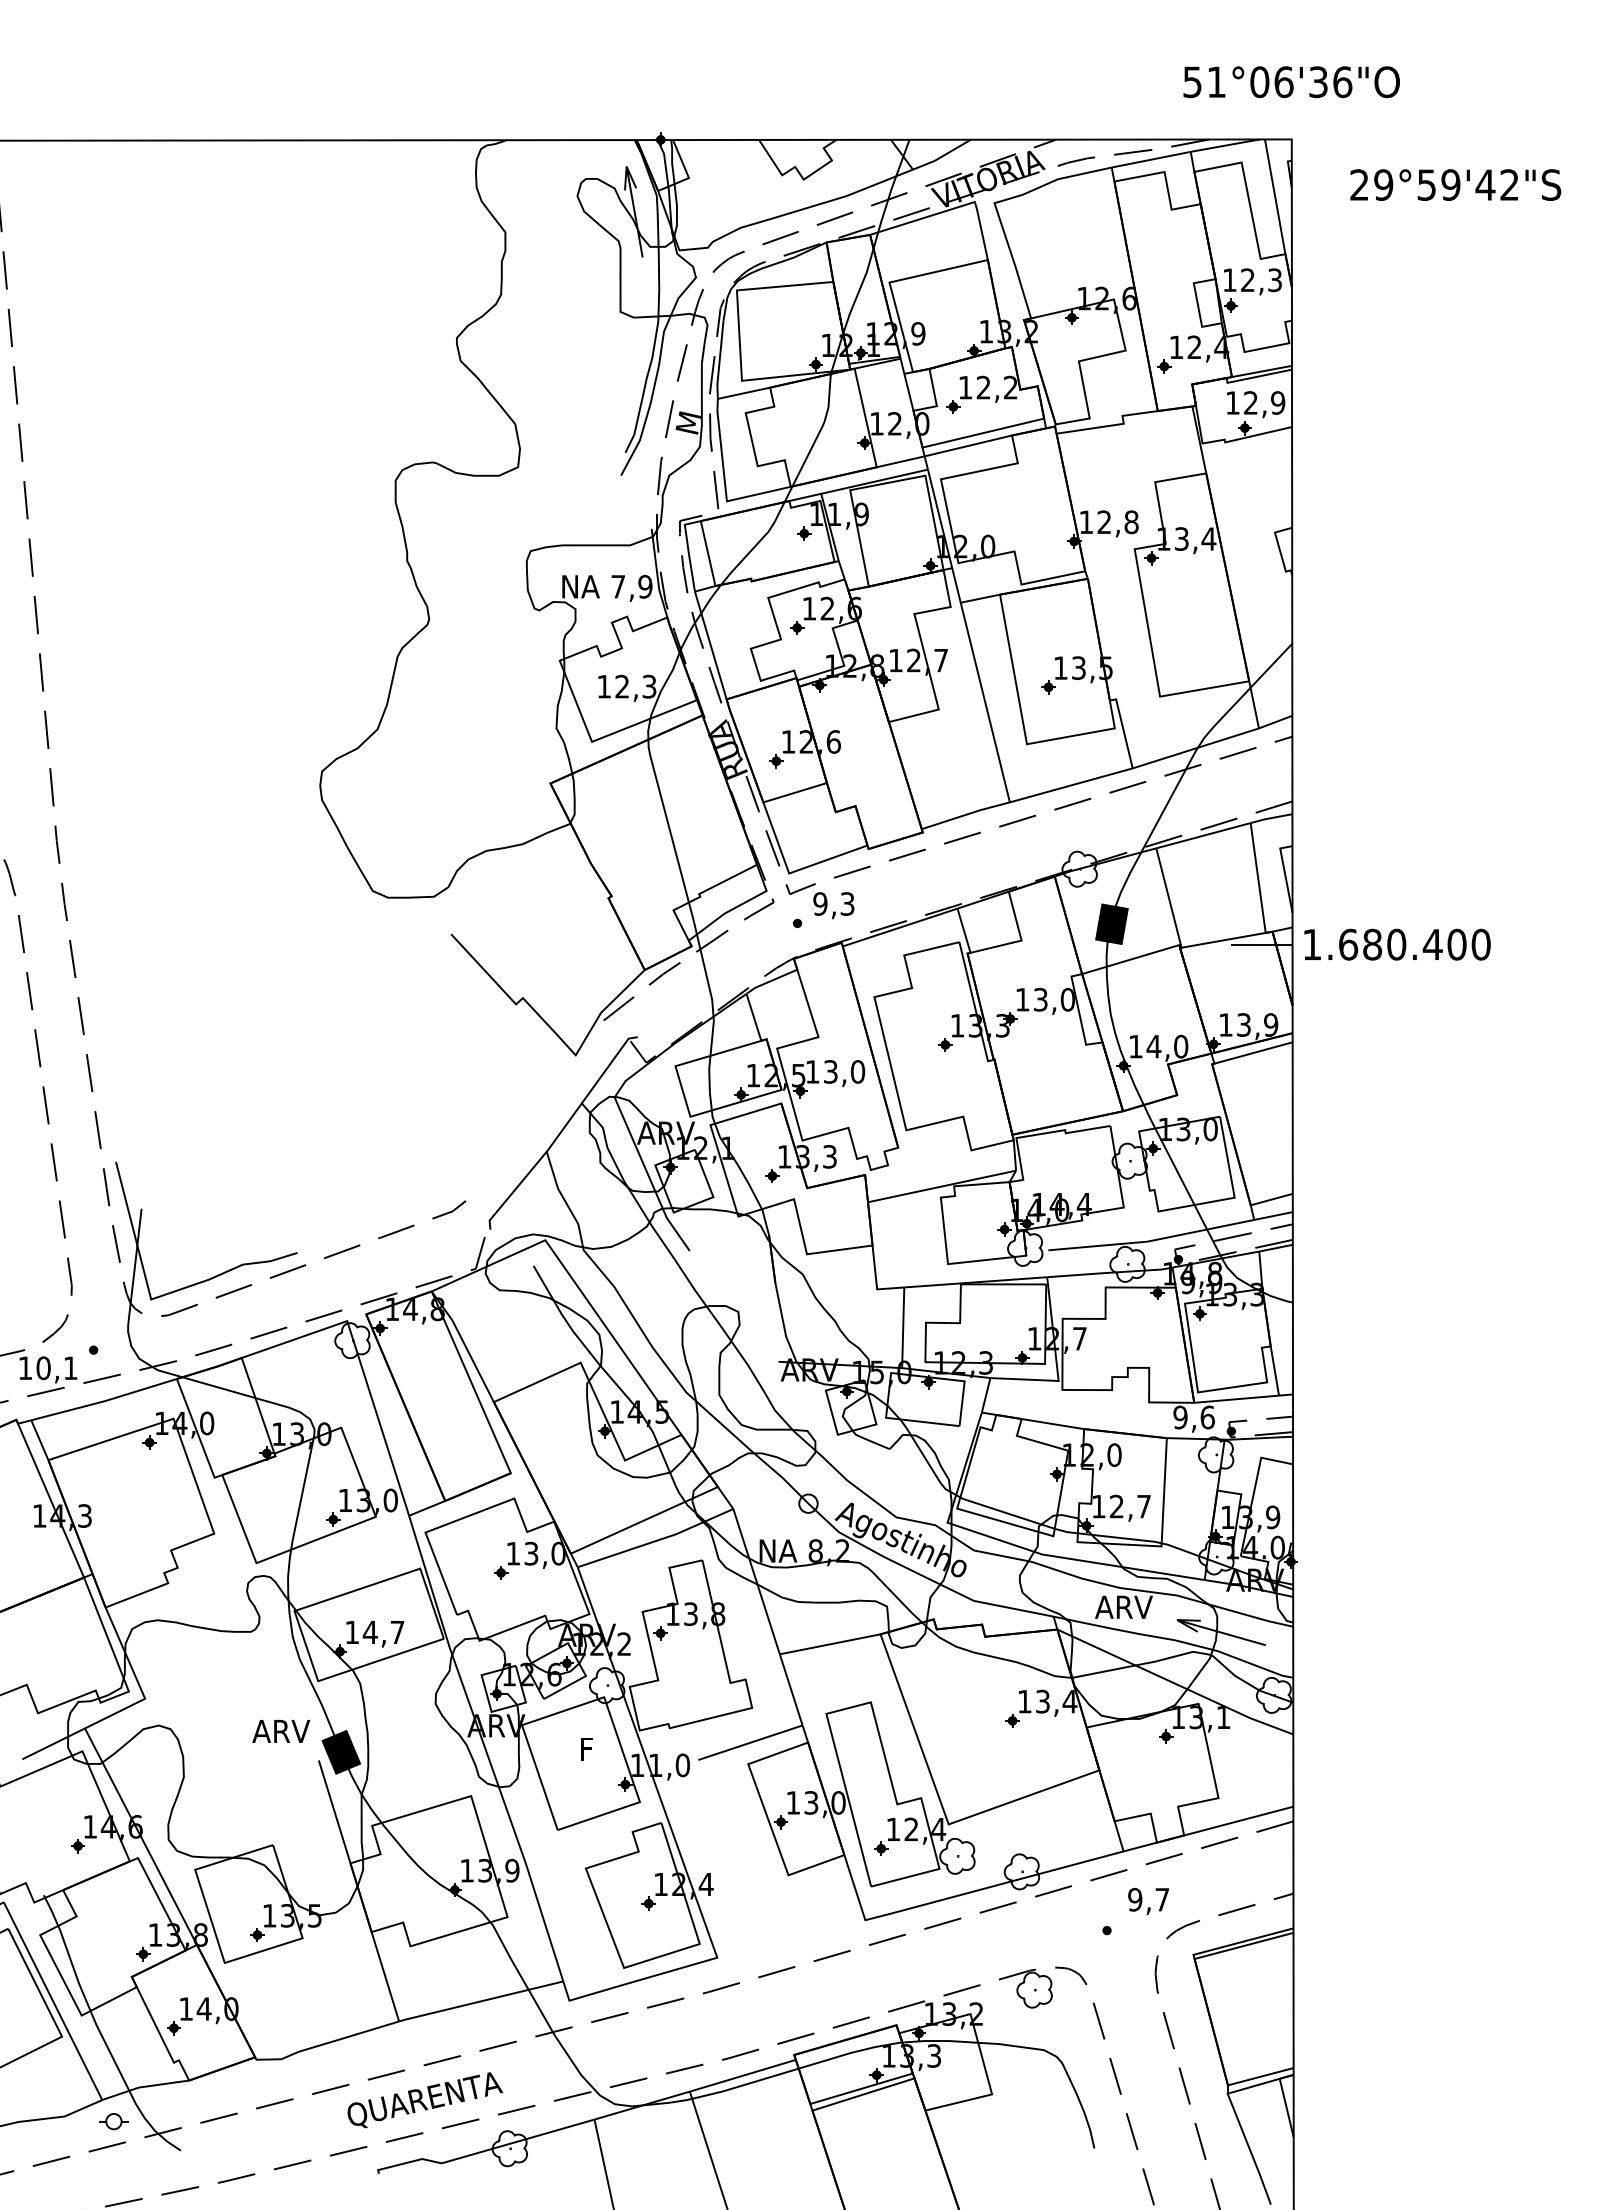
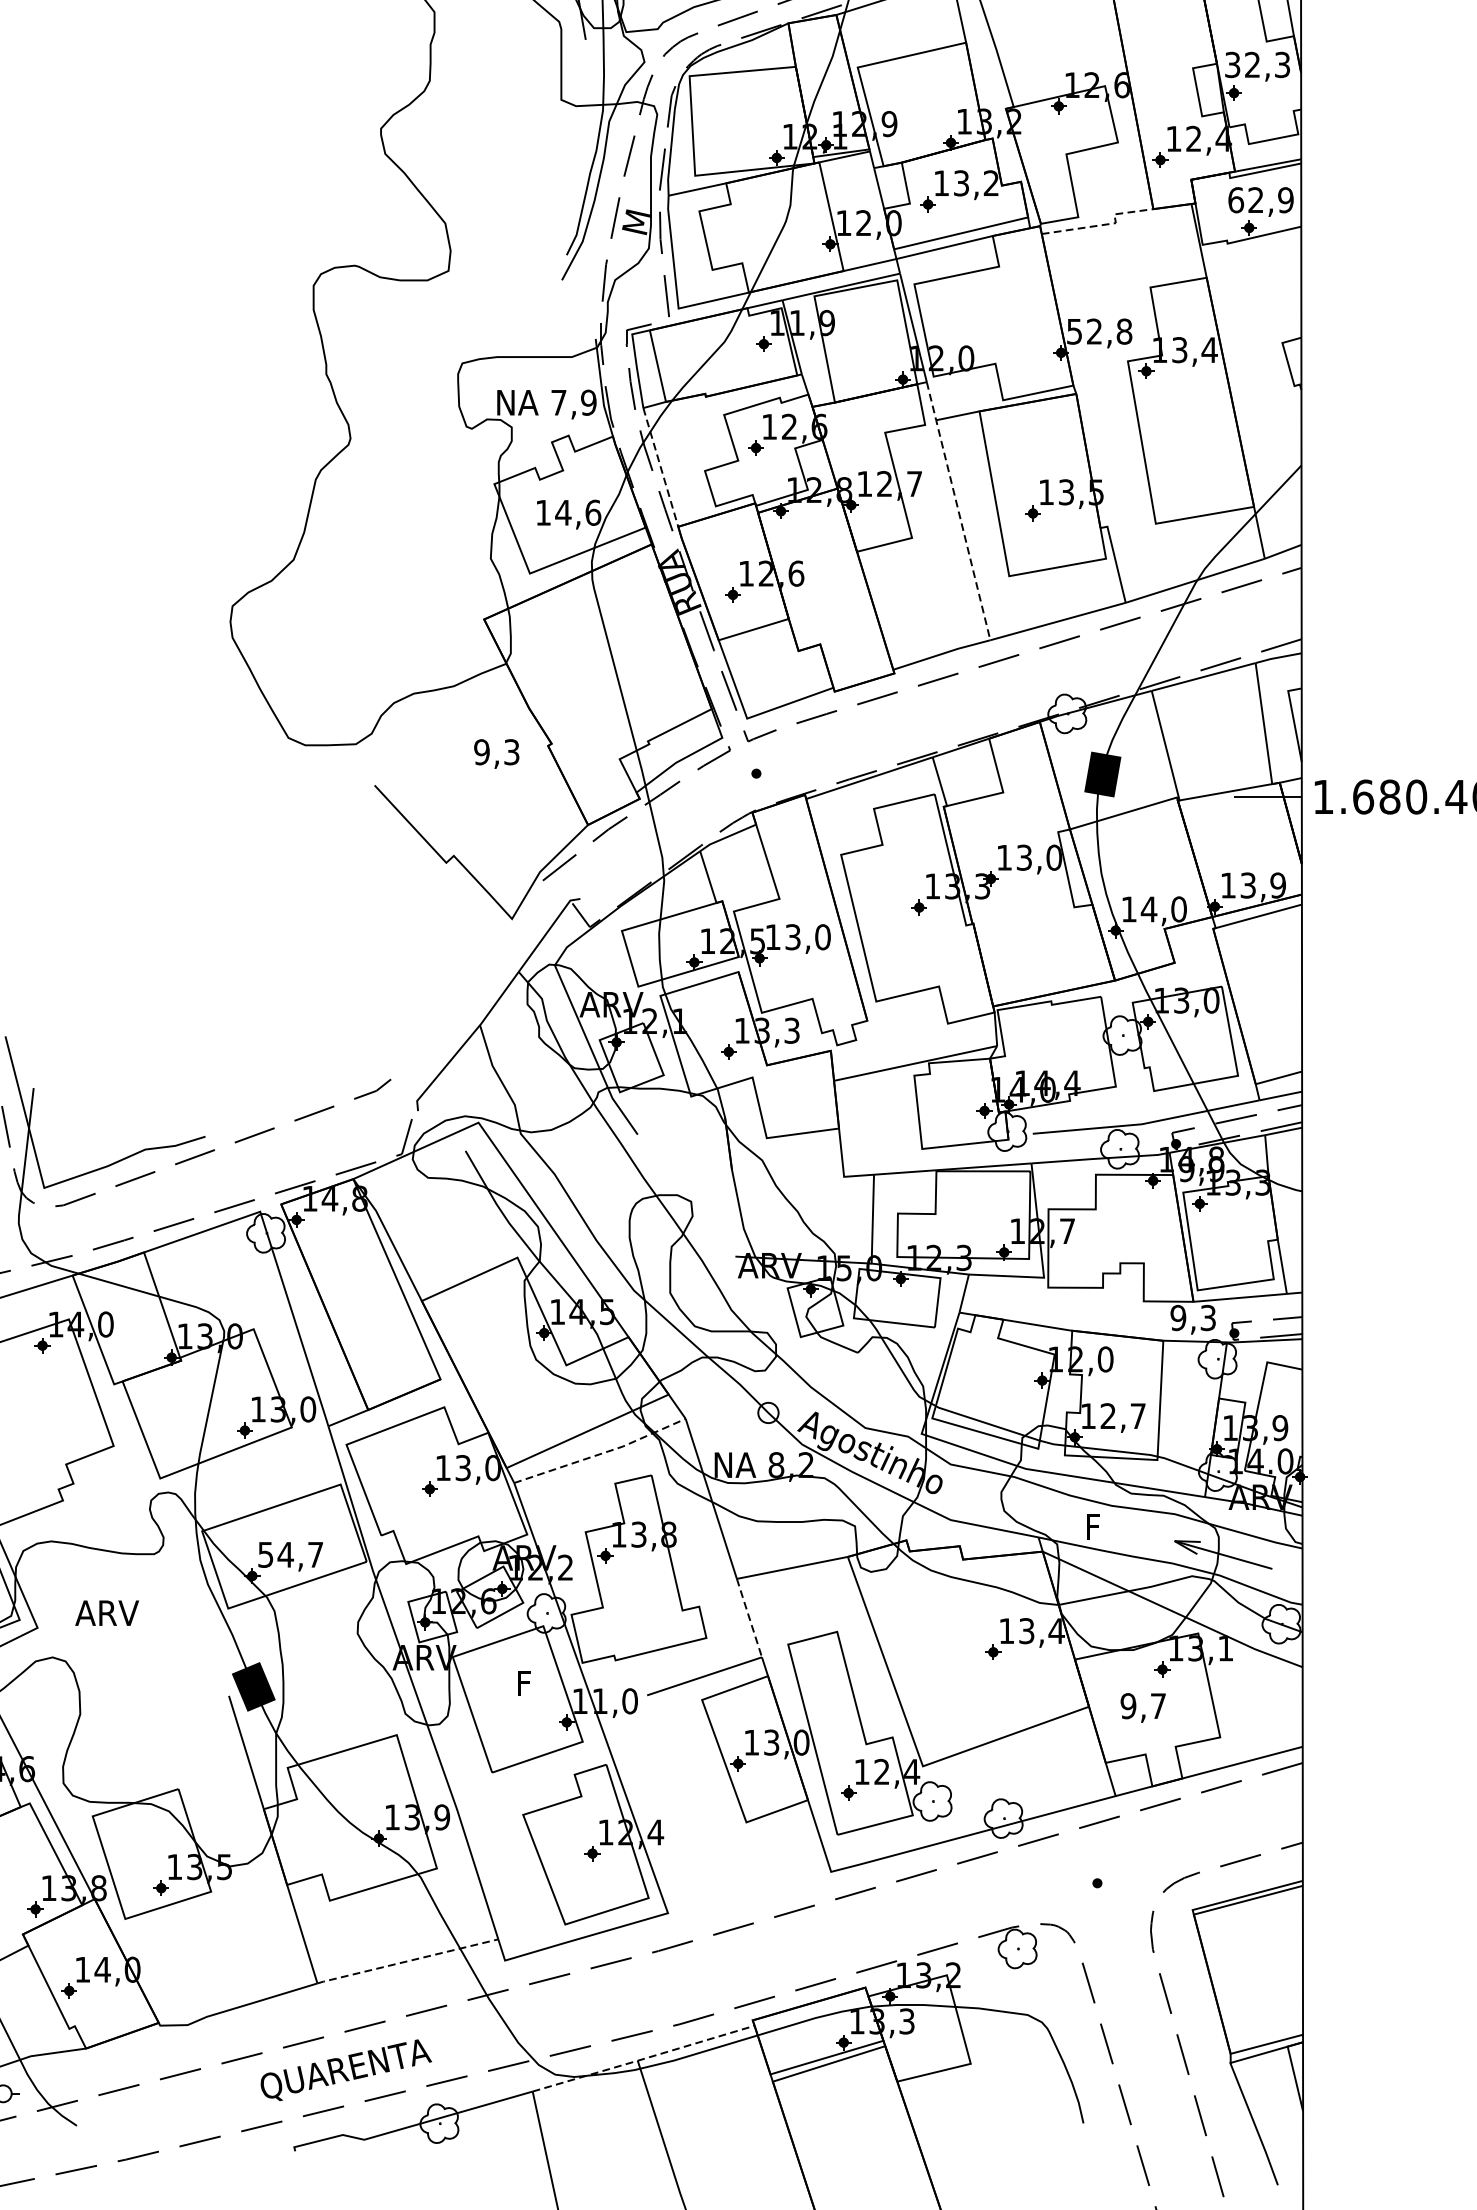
text: (1229, 280) -> (1232, 65), 12,3 -> 32,3
text: (983, 387) -> (961, 183), 12,2 -> 13,2
text: (1233, 402) -> (1236, 199), 12,9 -> 62,9
line: (1113, 425) -> (1104, 225), solid -> dashed
text: (1085, 522) -> (1073, 331), 12,8 -> 52,8
line: (710, 645) -> (660, 467), solid -> dashed
line: (981, 685) -> (959, 511), solid -> dashed
text: (635, 686) -> (577, 512), 12,3 -> 14,6
text: (833, 905) -> (496, 753), moved
text: (1207, 1417) -> (1208, 1317), 9,6 -> 9,3
line: (657, 1540) -> (602, 1453), solid -> dashed
text: (1123, 1606) -> (1115, 1526), ARV -> F
text: (351, 1632) -> (264, 1554), 14,7 -> 54,7
line: (791, 1690) -> (749, 1618), solid -> dashed
text: (281, 1731) -> (107, 1613), moved
text: (1148, 1901) -> (1143, 1708), moved
line: (480, 2001) -> (407, 1961), solid -> dashed
line: (694, 2090) -> (642, 2059), solid -> dashed

